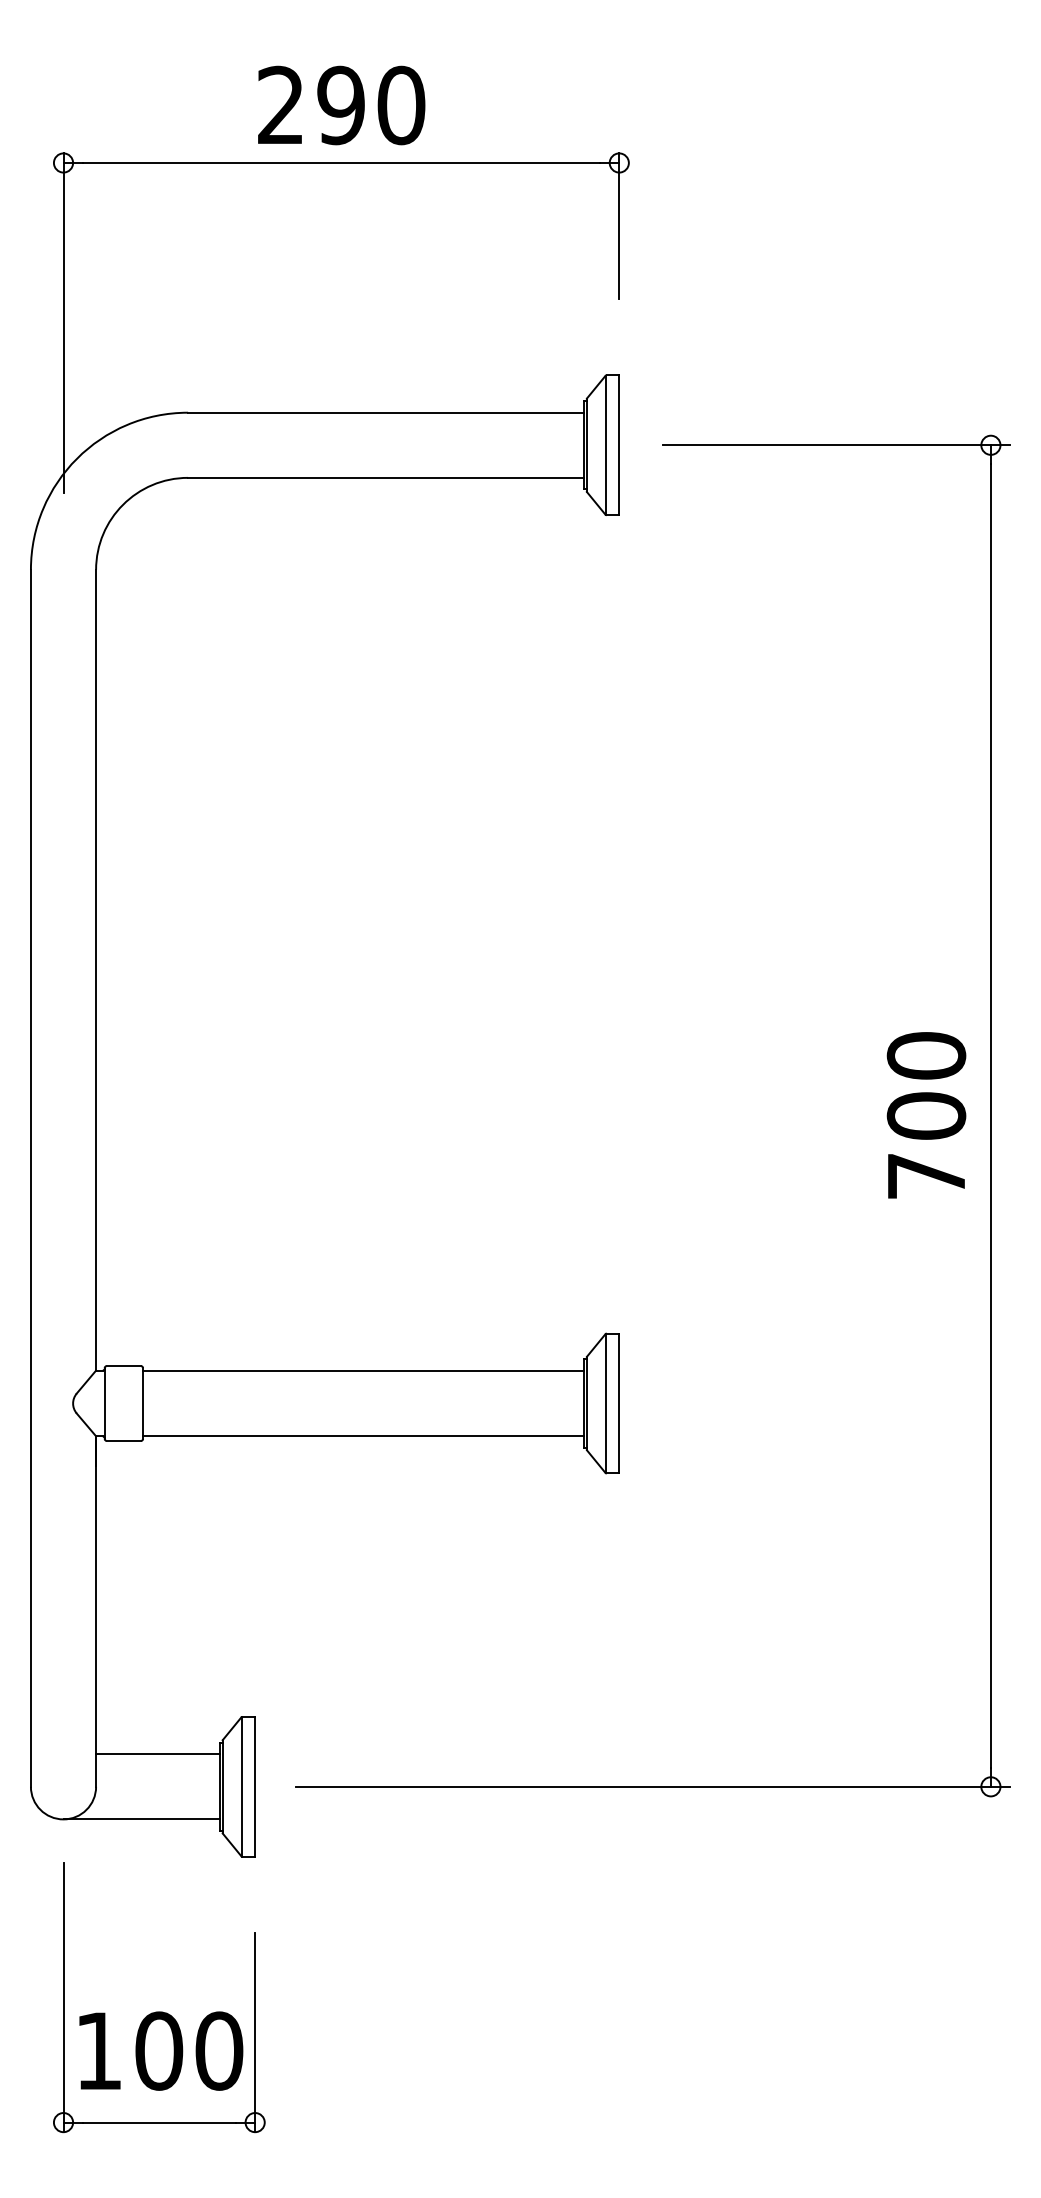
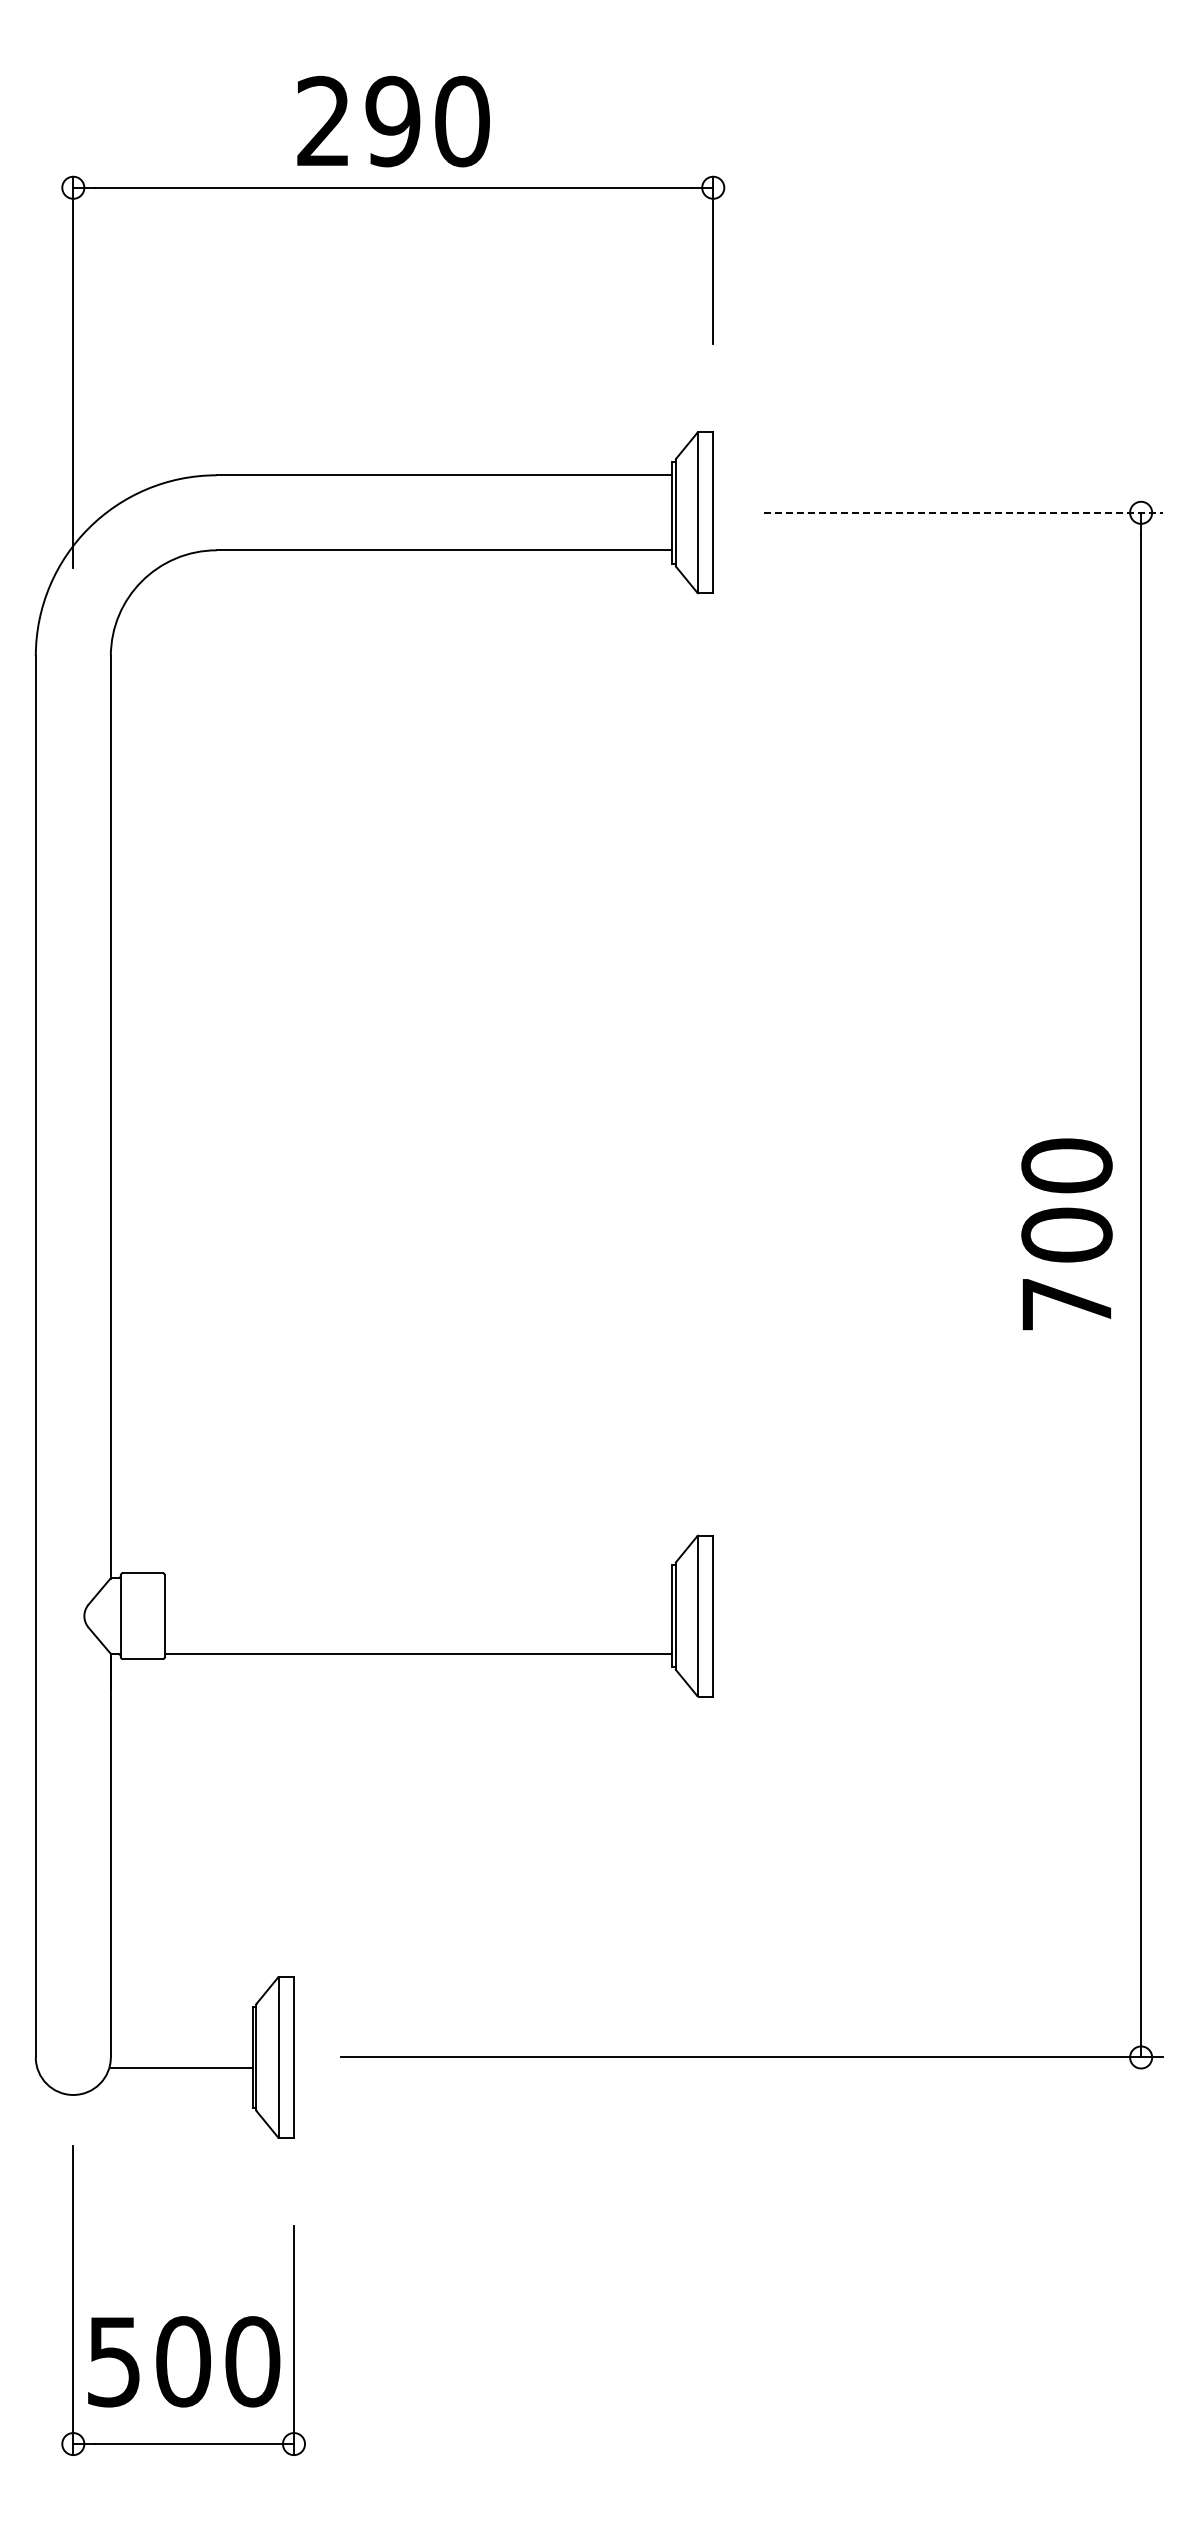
line: (836, 445) -> (963, 512), solid -> dashed
text: (926, 1115) -> (1066, 1234), moved
line: (363, 1370) -> (418, 1578), removed
line: (157, 1753) -> (181, 2067), moved
line: (141, 1818) -> (163, 2094), removed
text: (98, 2051) -> (113, 2362), 100 -> 500

